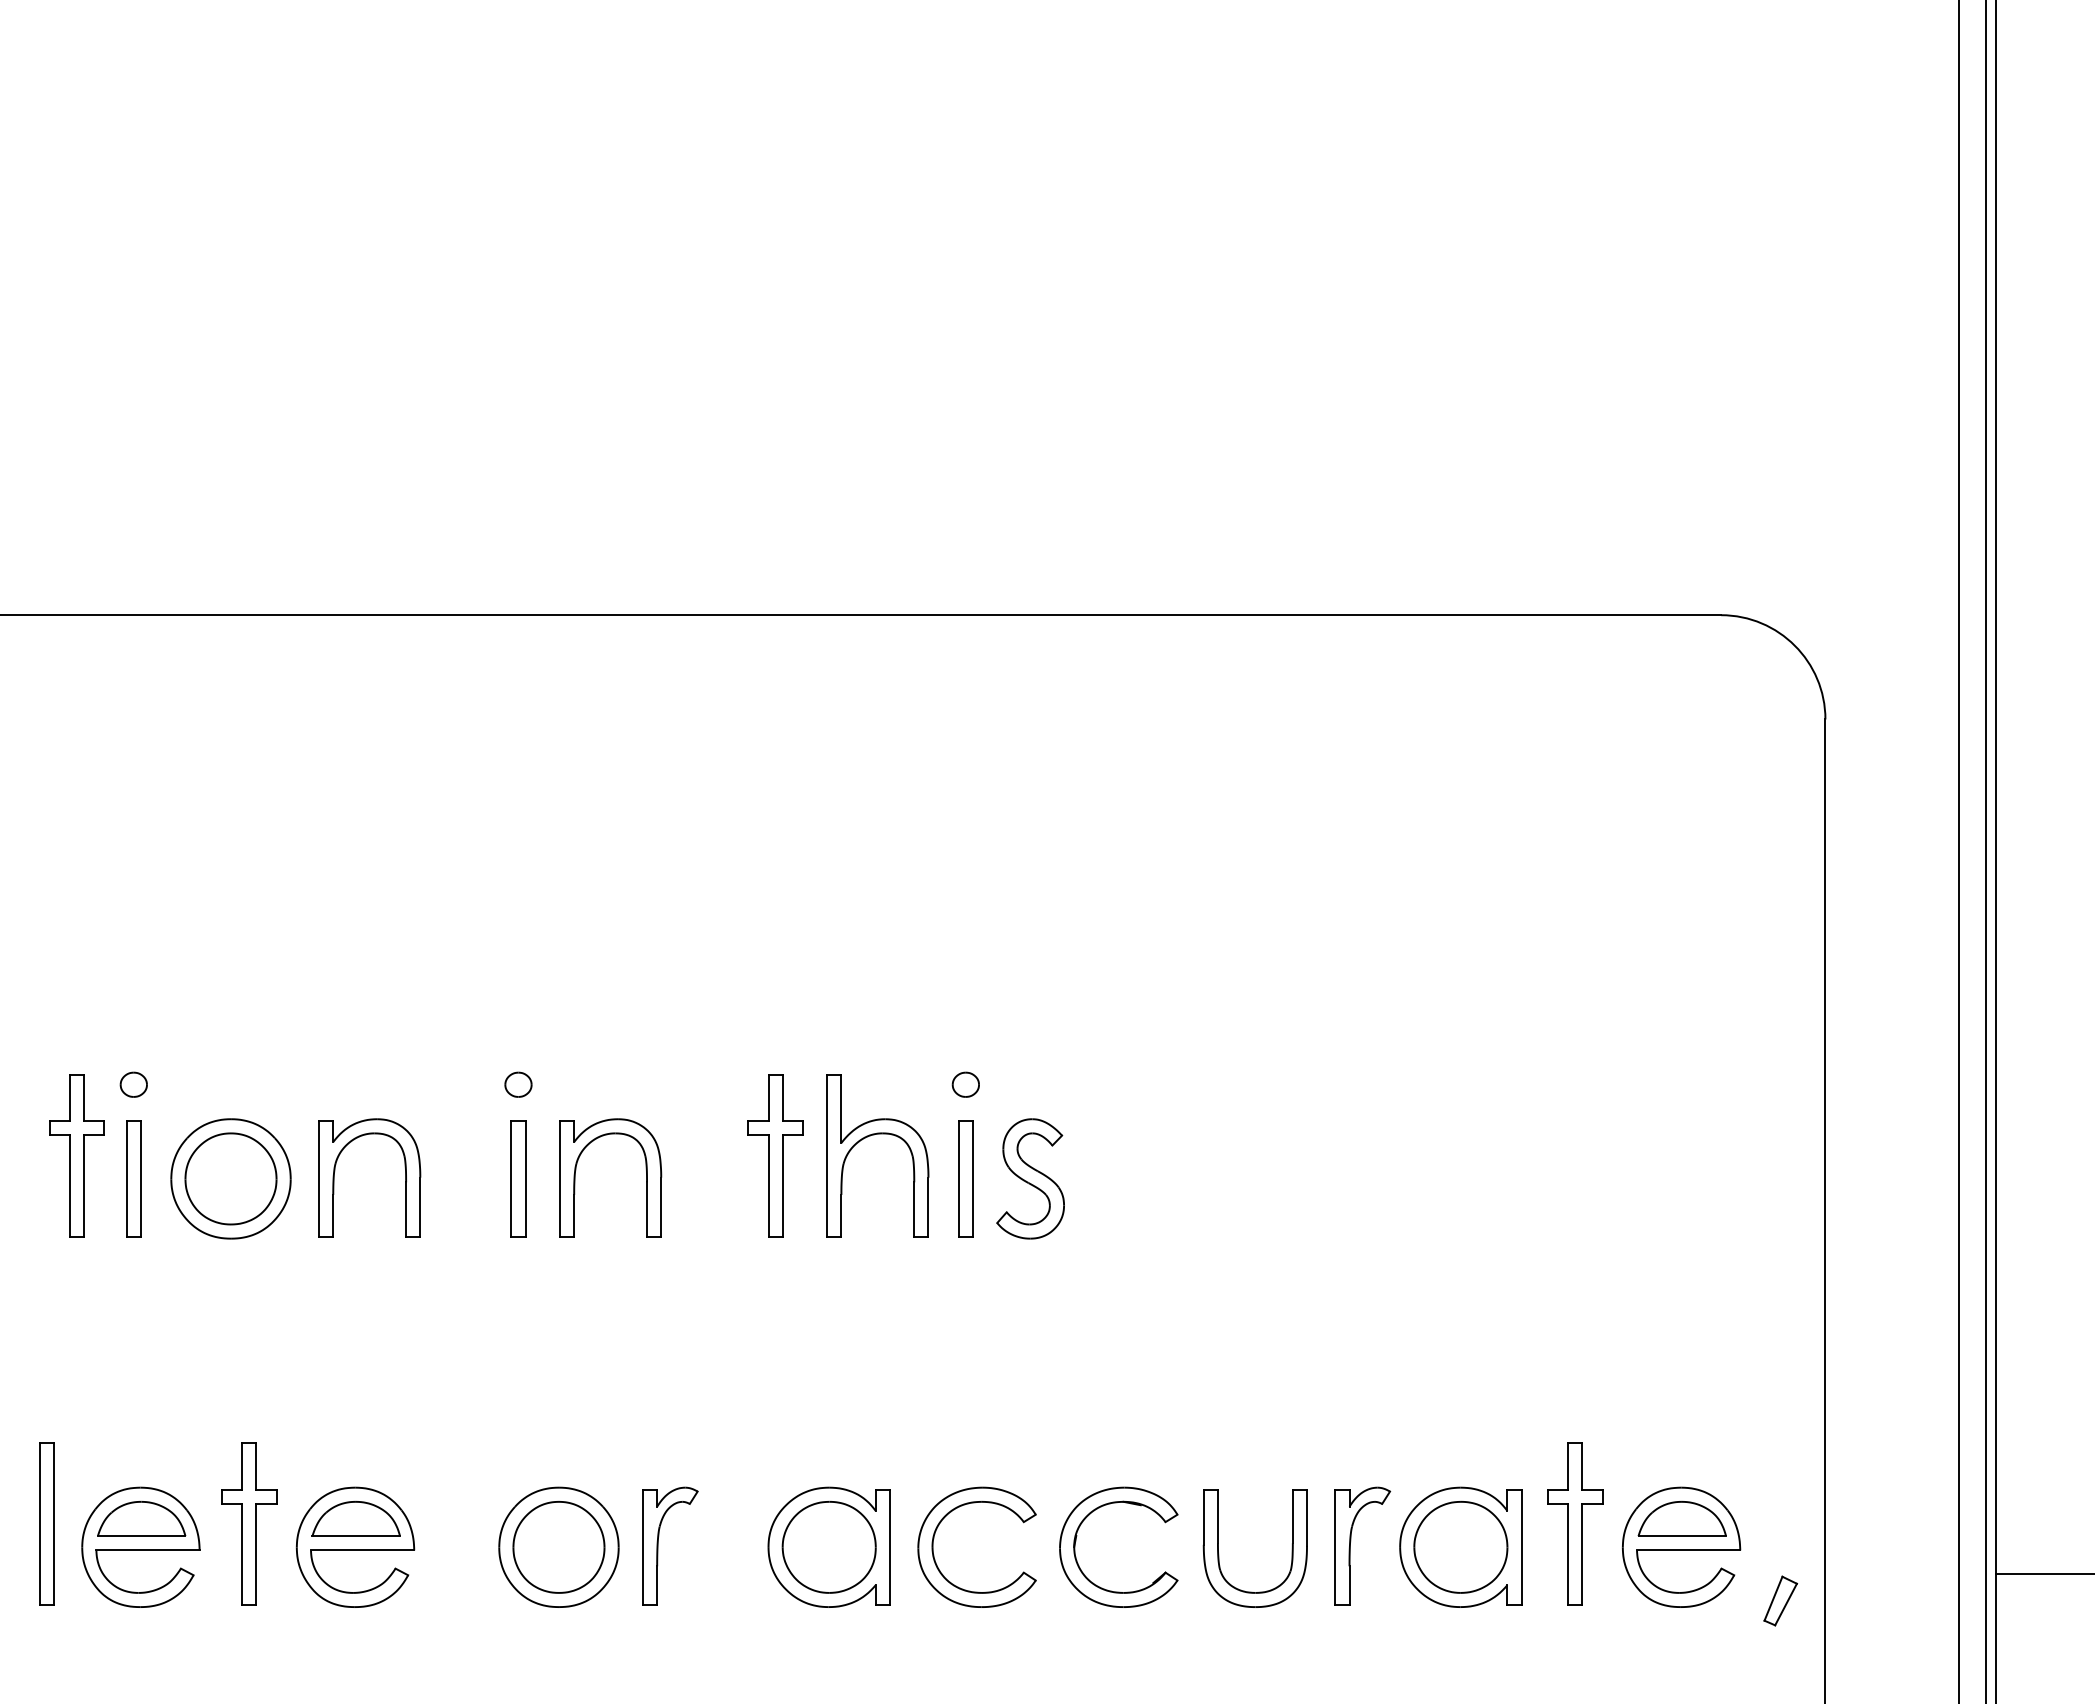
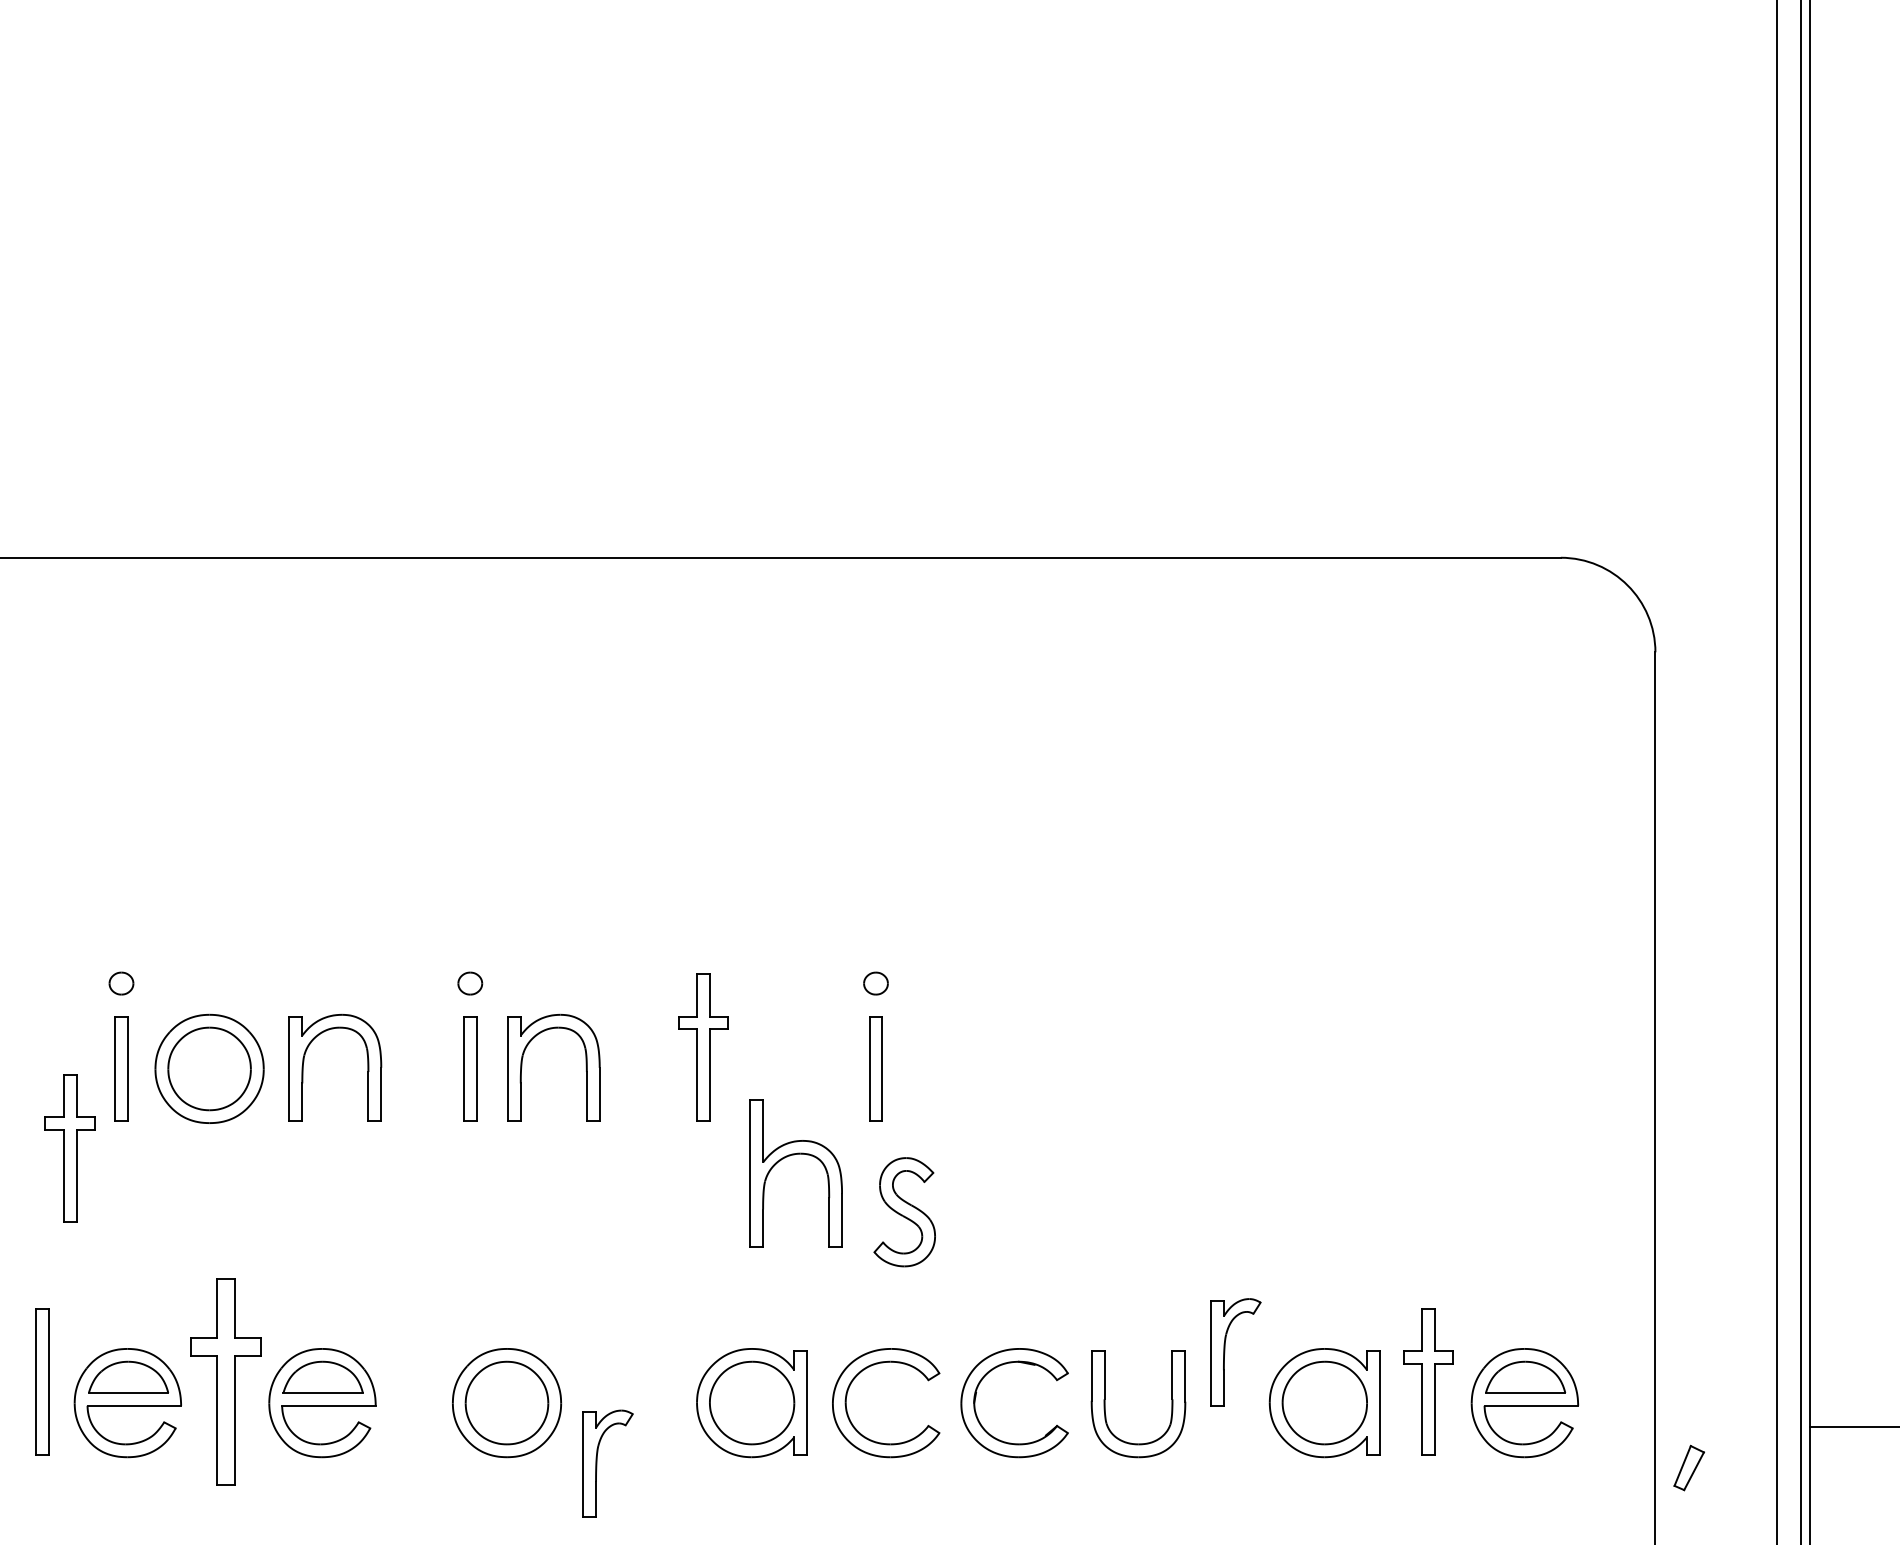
part: (874, 1135) -> (793, 1155), moved
part: (76, 1155) -> (69, 1148), moved
part: (1030, 1178) -> (904, 1211), moved
part: (249, 1523) -> (226, 1381), size x1.4
part: (1351, 1541) -> (1225, 1347), moved
part: (658, 1545) -> (597, 1463), moved
part: (1780, 1600) -> (1689, 1467), moved

